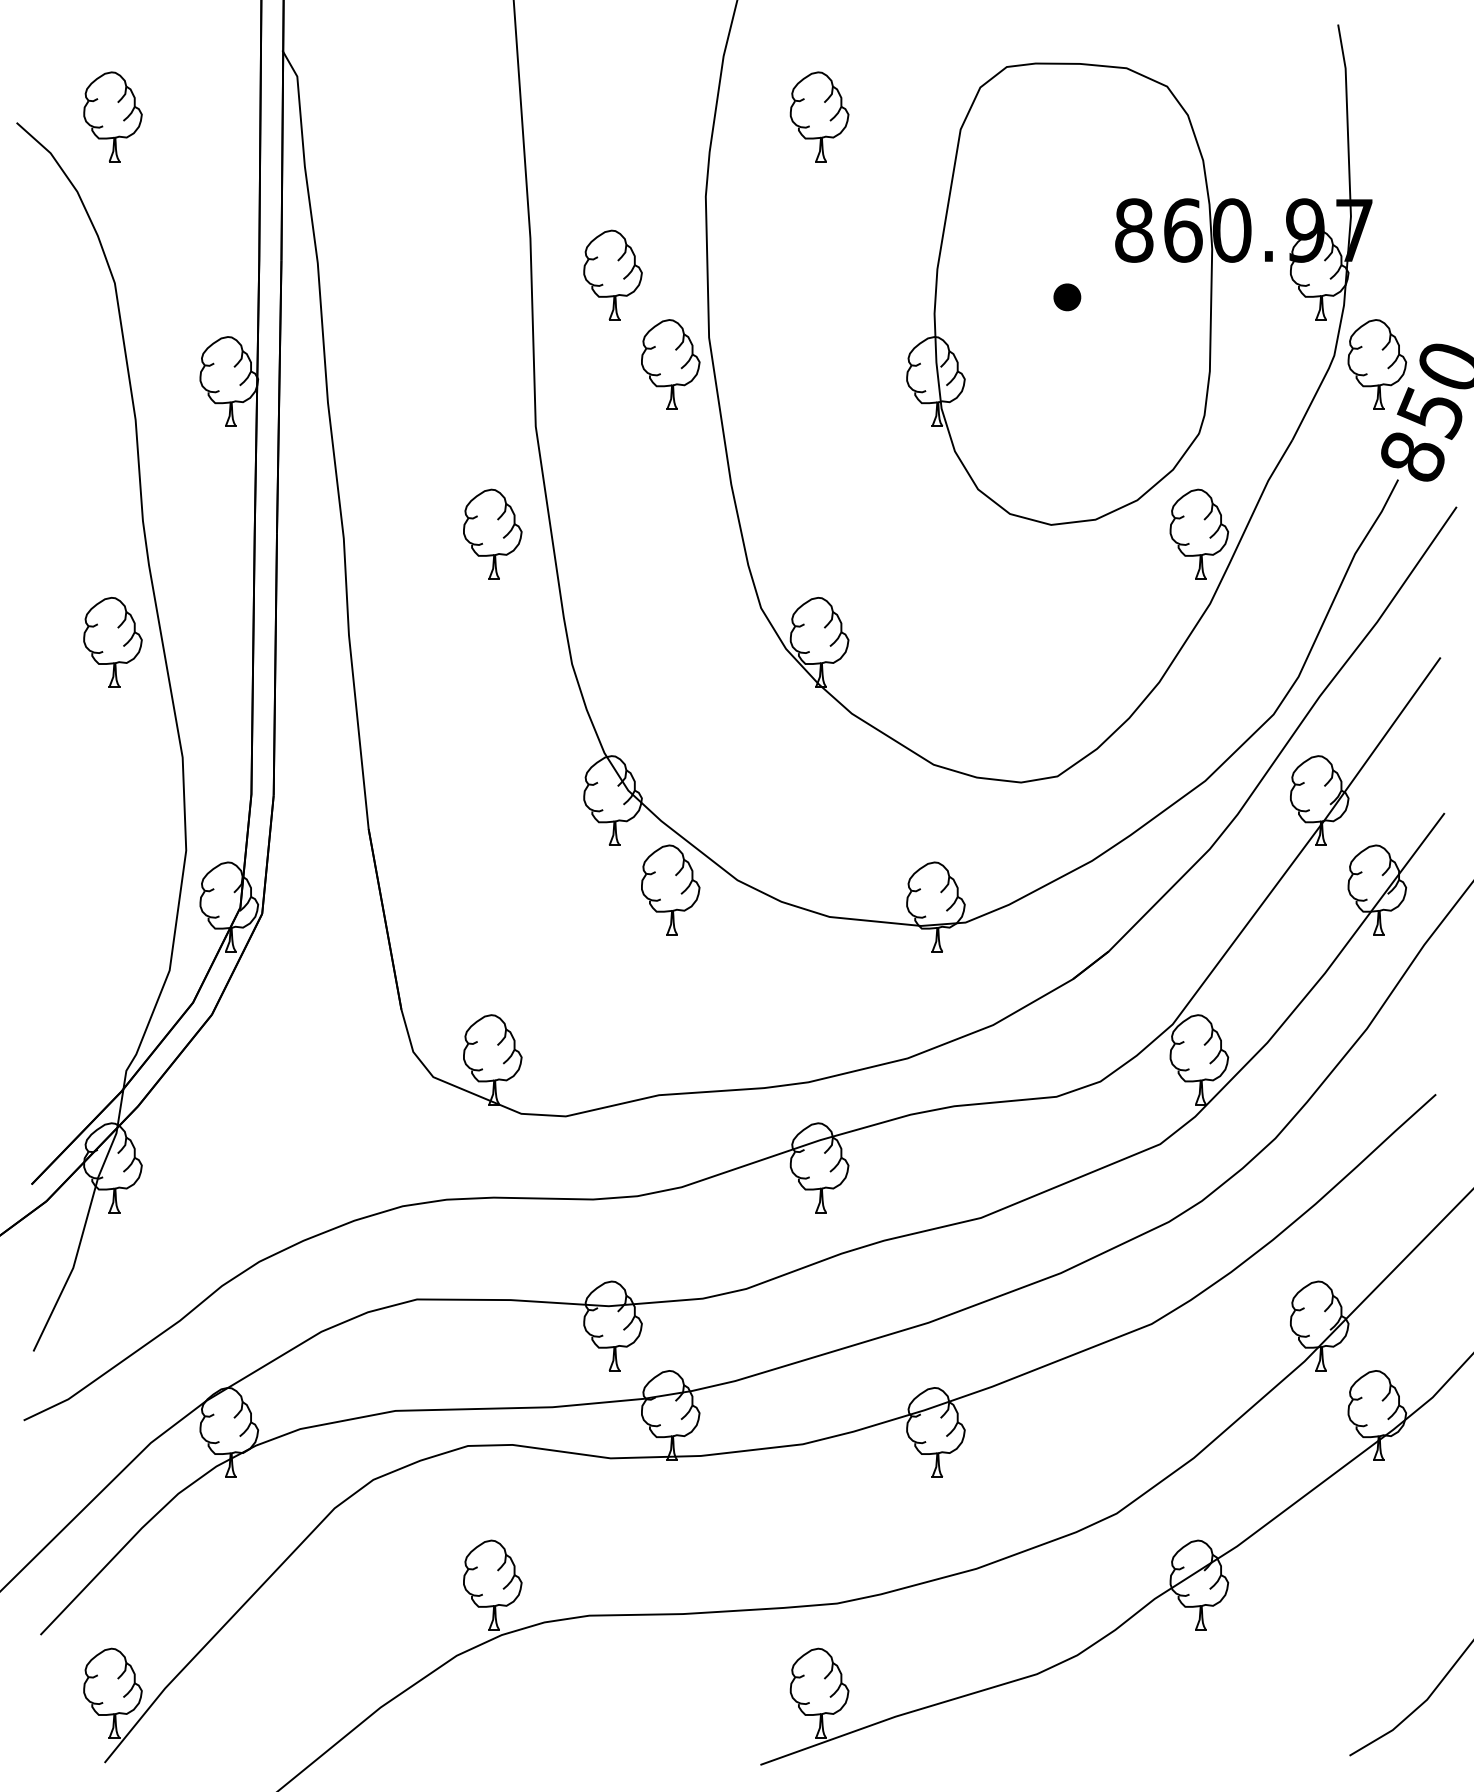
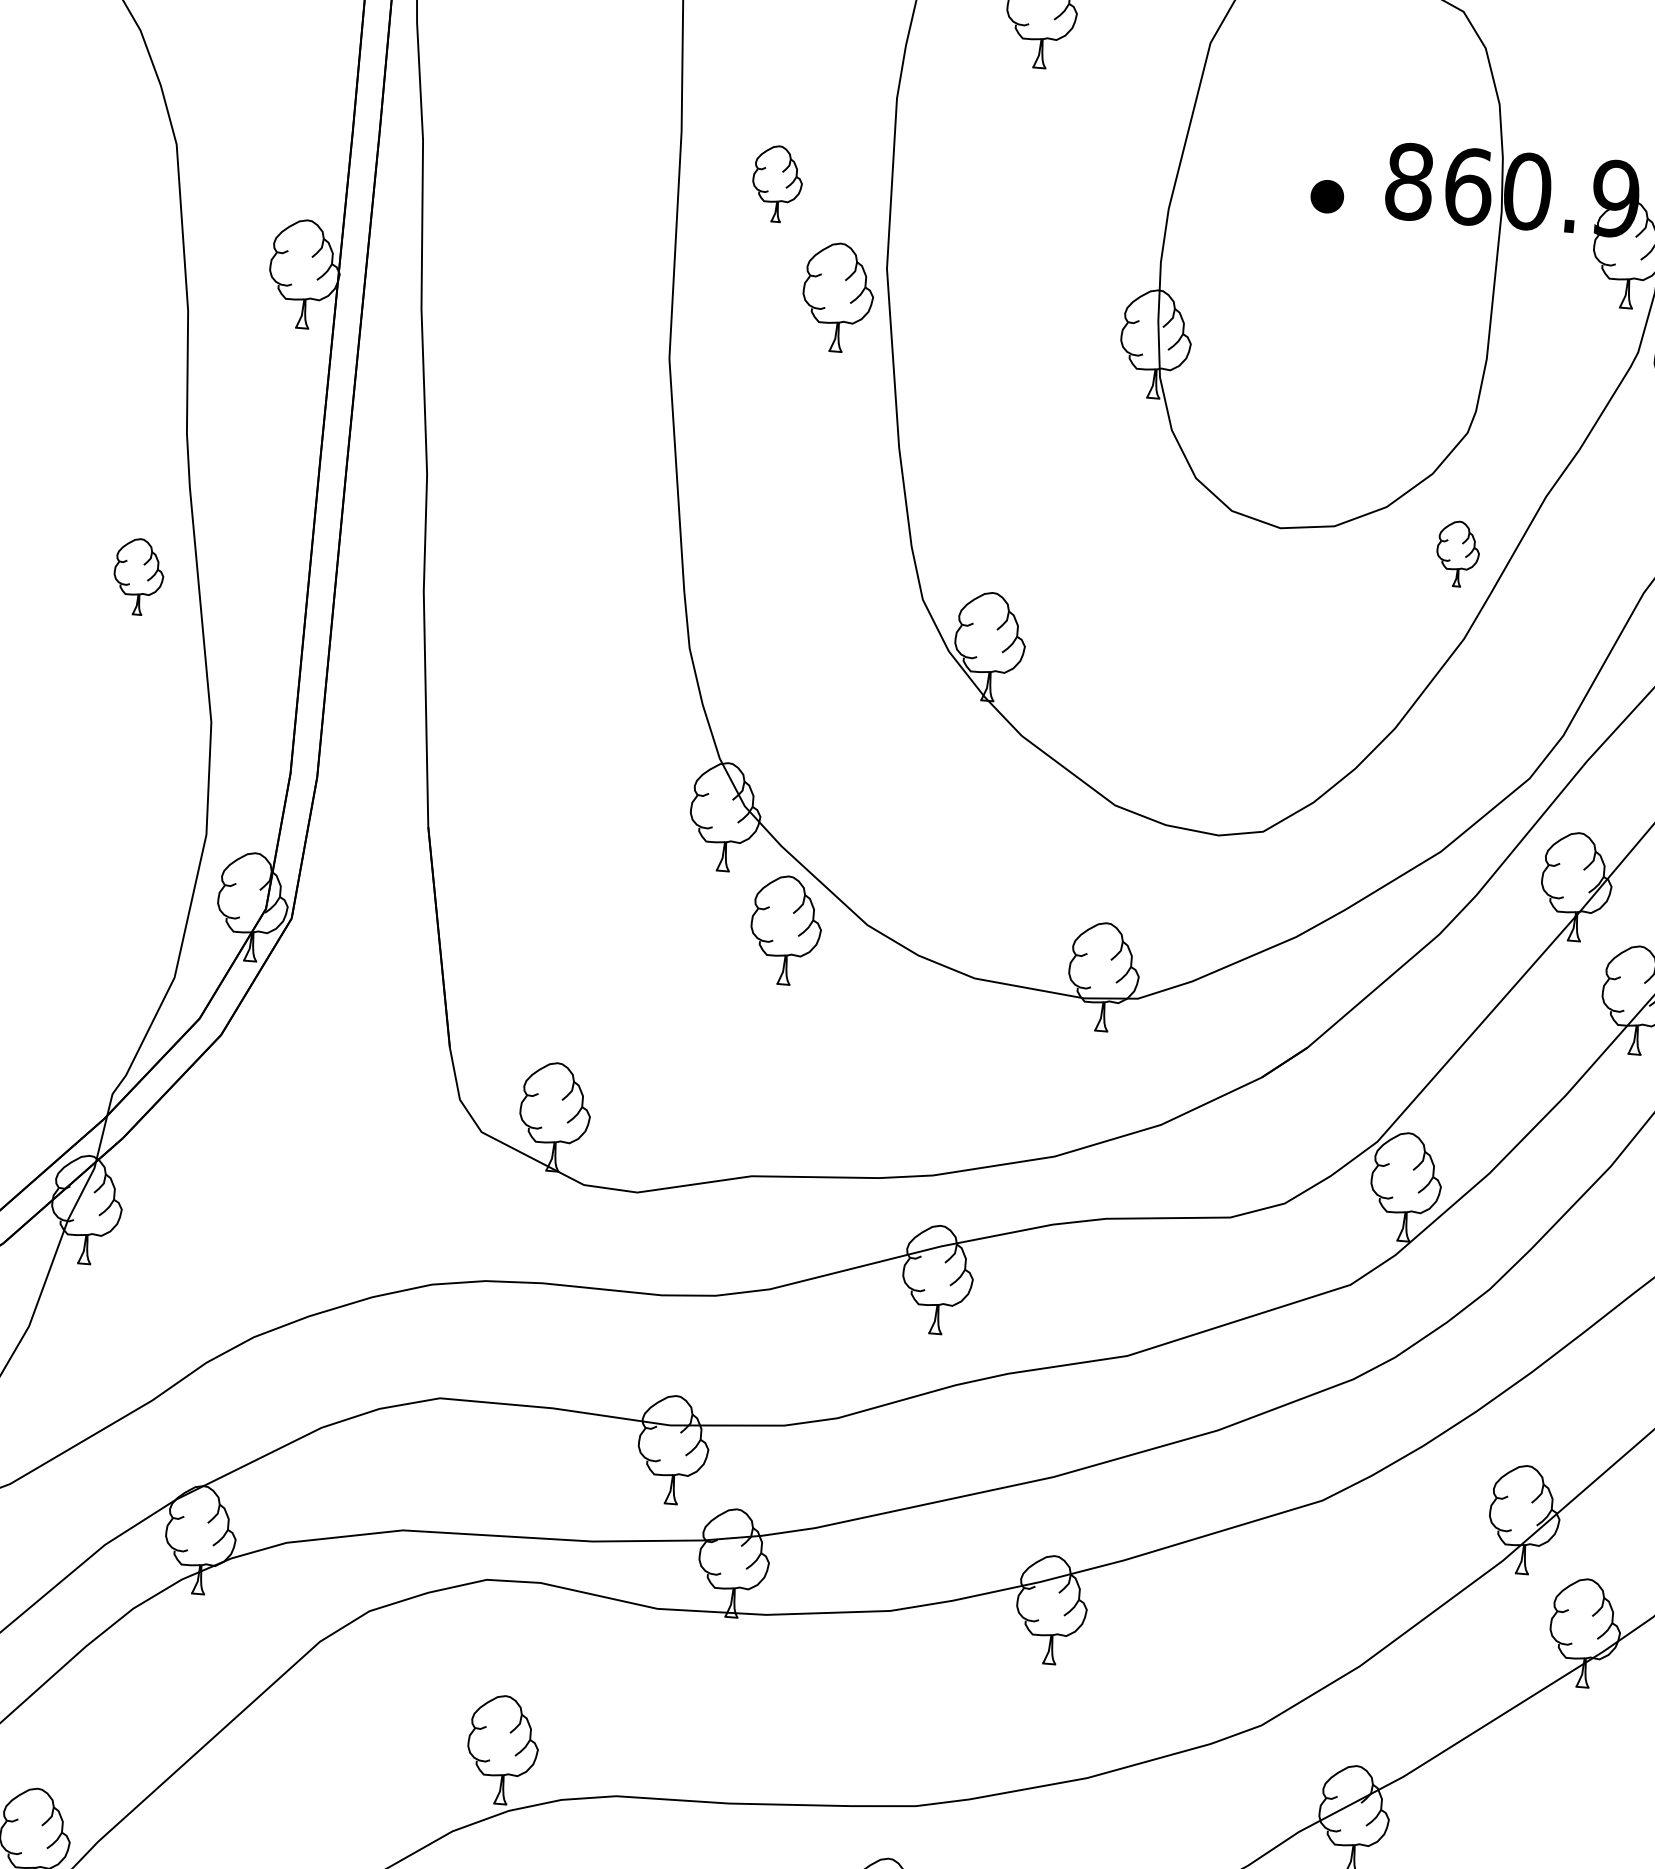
part: (612, 274) -> (776, 183), size x0.7
part: (1067, 297) -> (1327, 196), moved
part: (492, 533) -> (606, 483), removed
part: (1199, 533) -> (1458, 553), size x0.6
part: (112, 642) -> (138, 576), size x0.7

